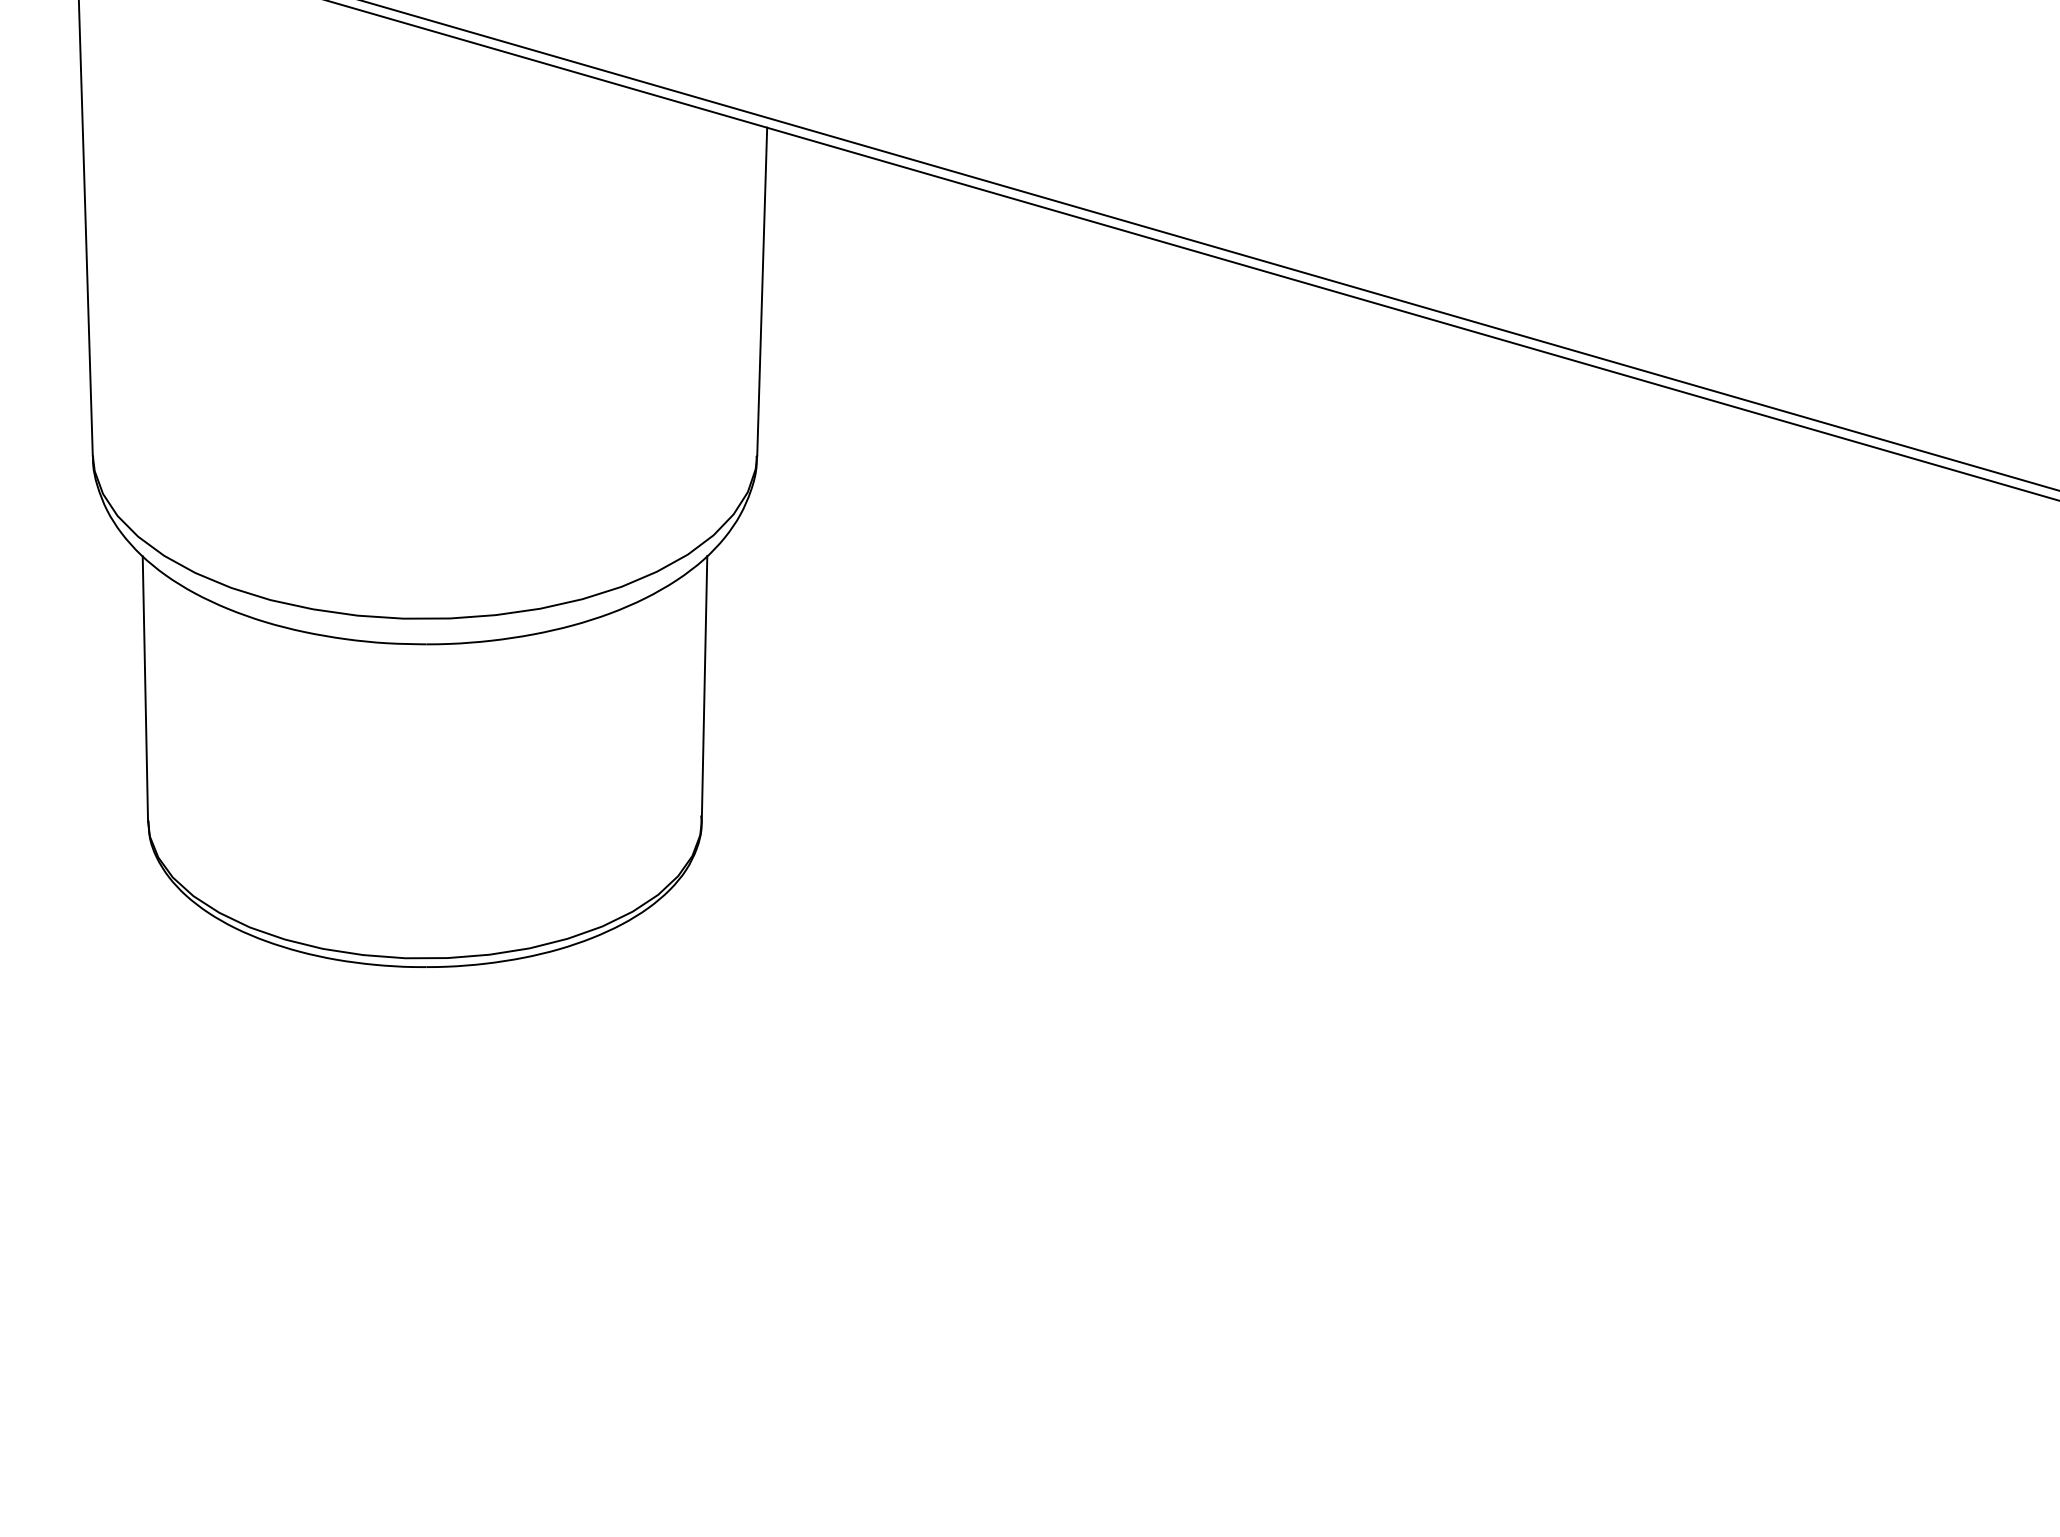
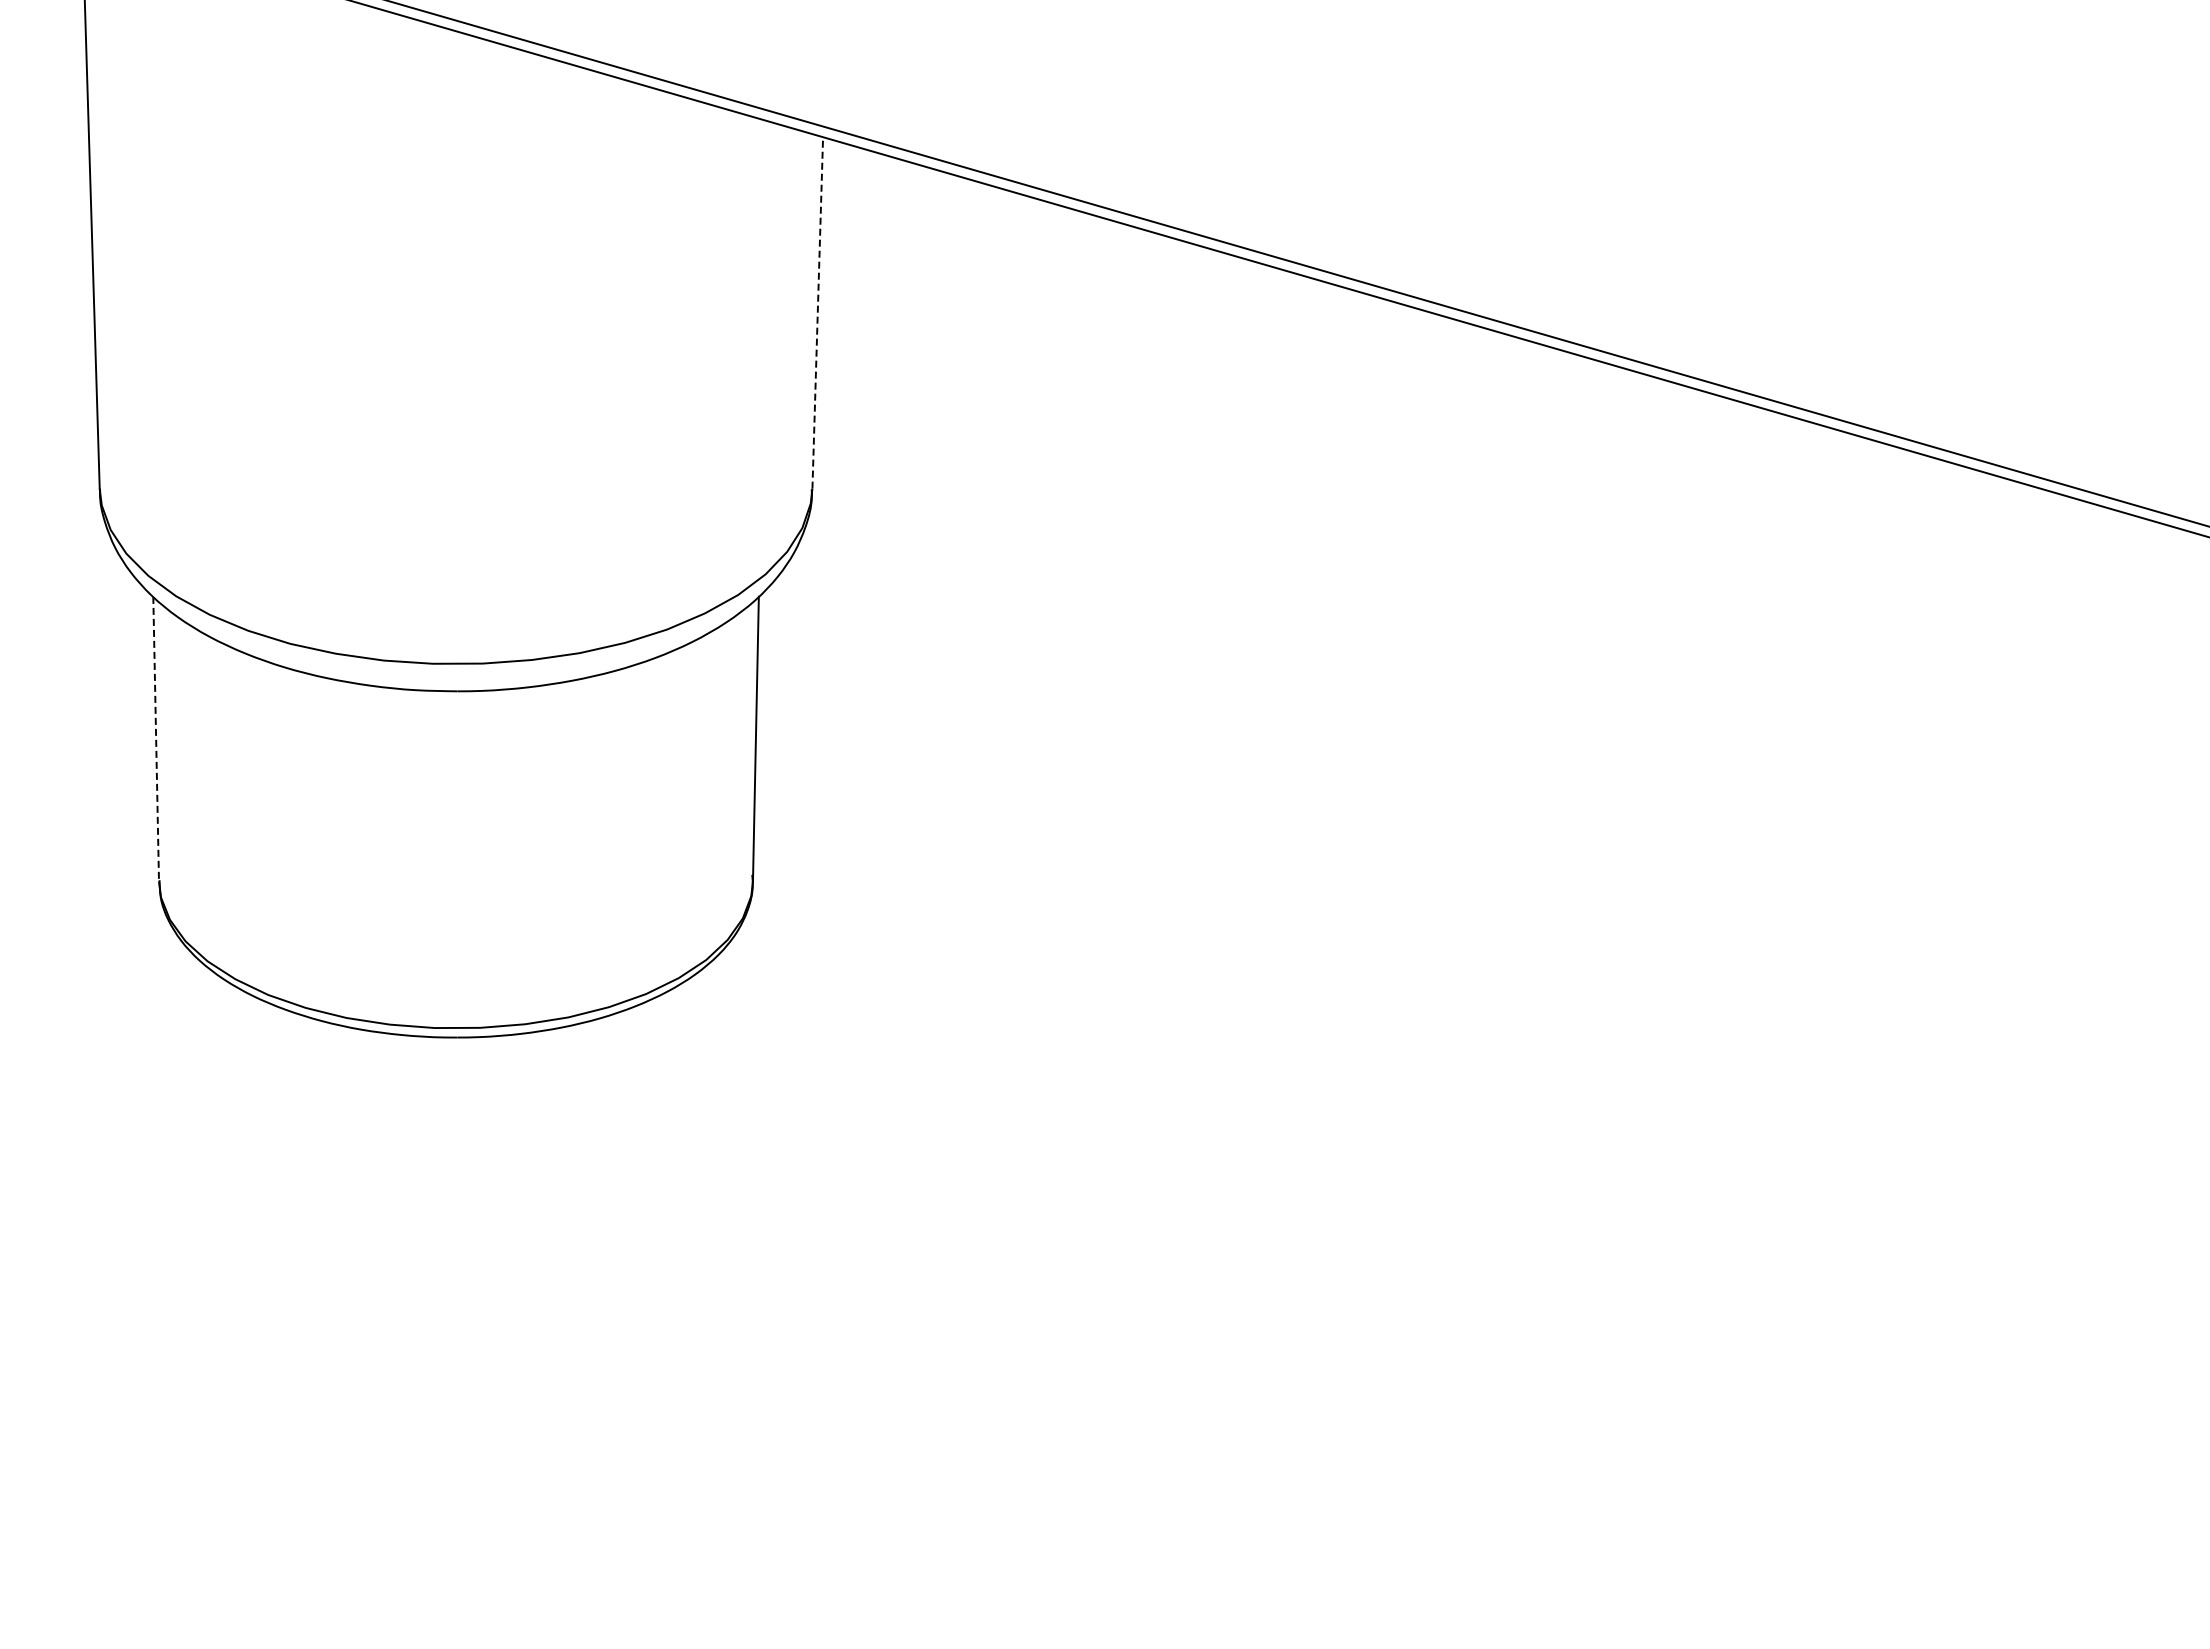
line: (761, 291) -> (817, 312), solid -> dashed
line: (145, 689) -> (156, 739), solid -> dashed

